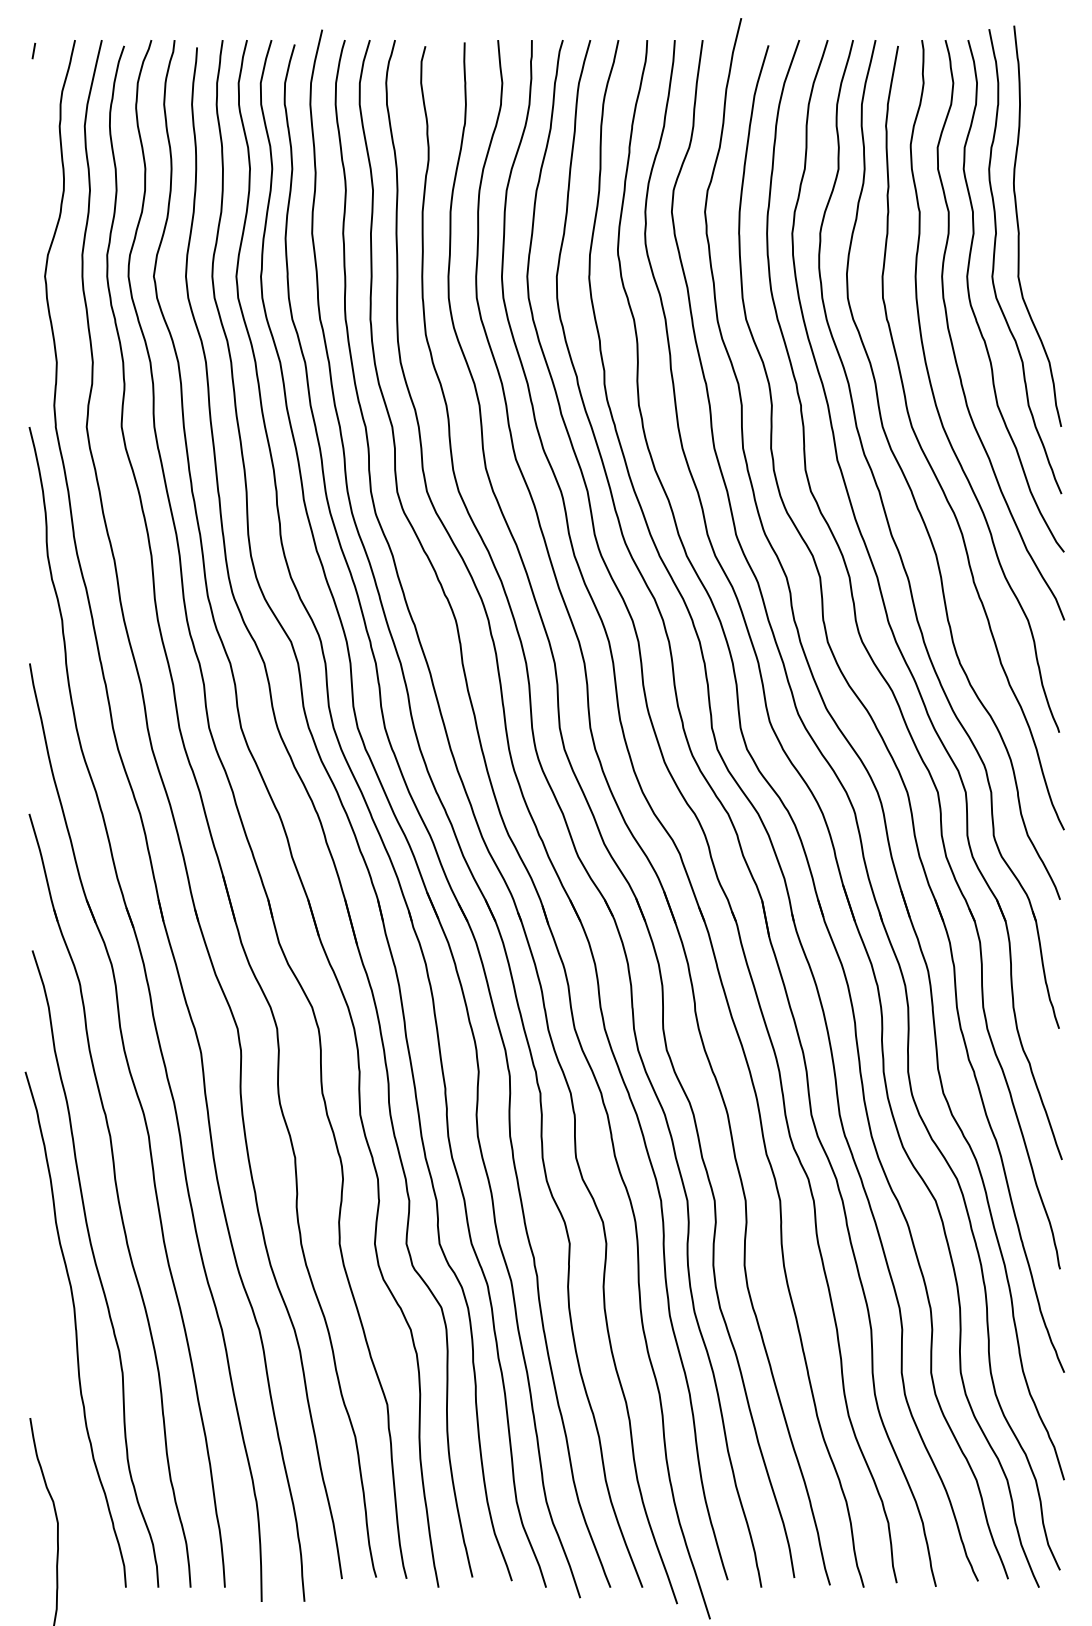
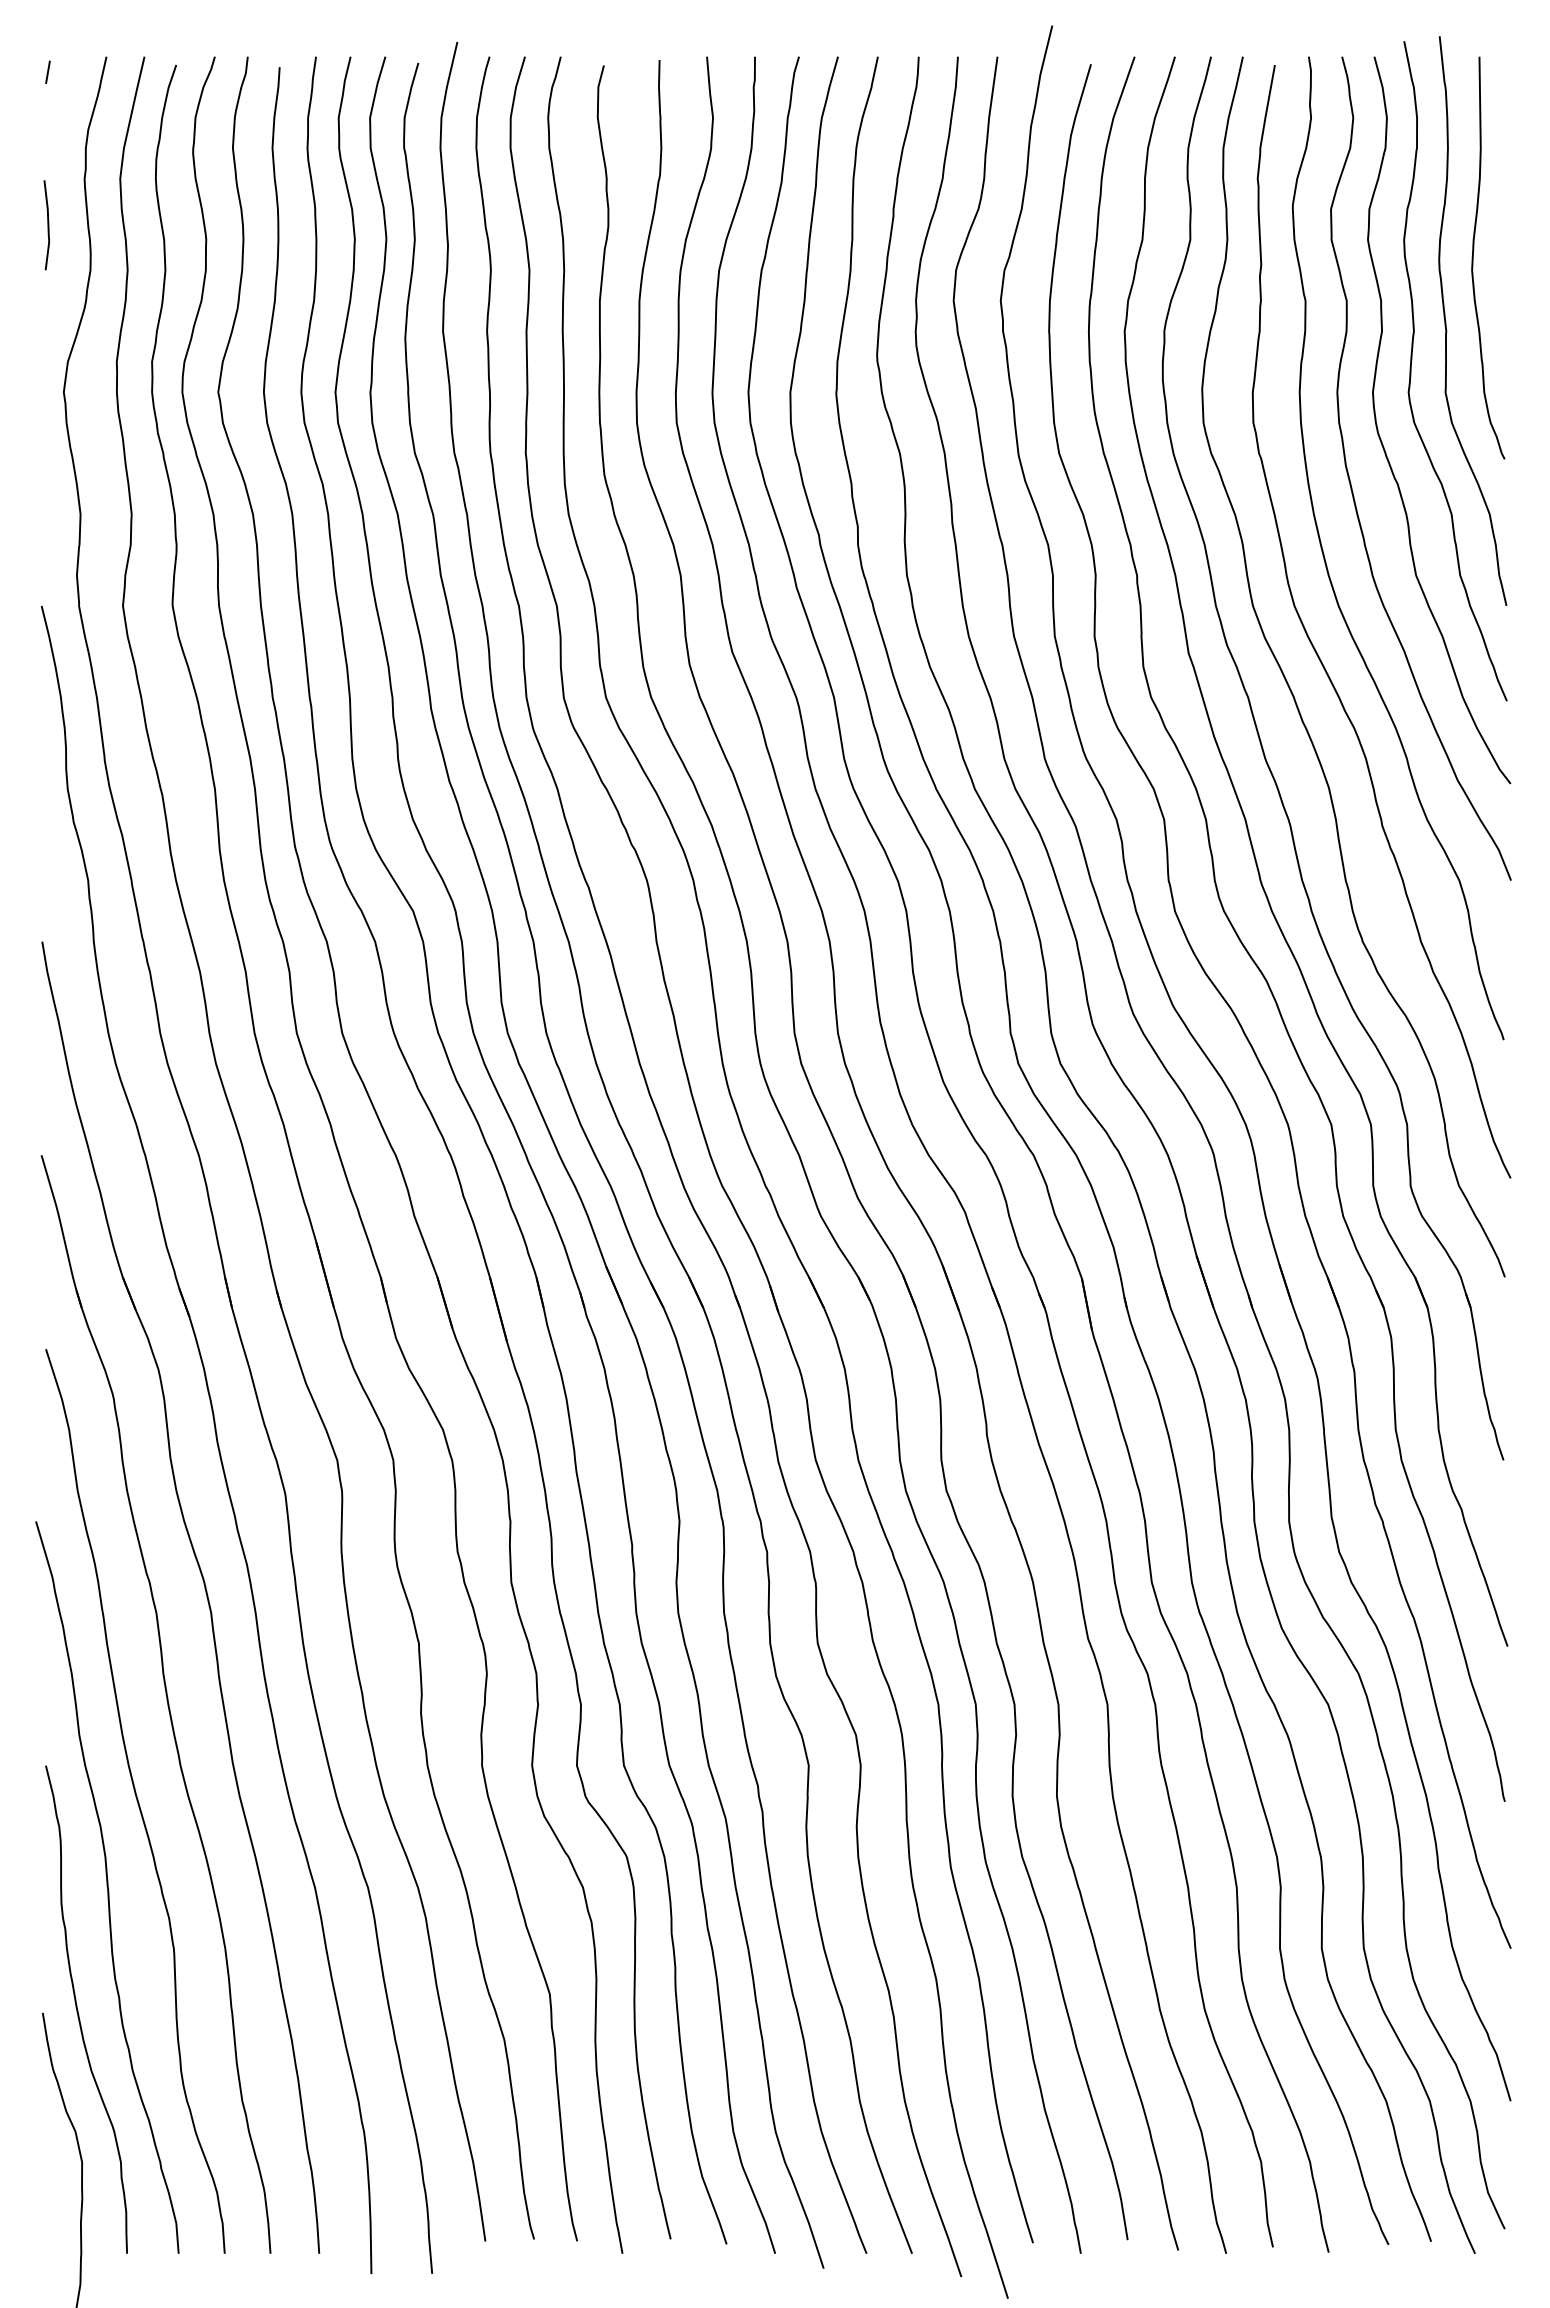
curve: (33, 158) -> (47, 225), added
curve: (1038, 181) -> (1473, 257), added
curve: (55, 1416) -> (78, 2010), added

